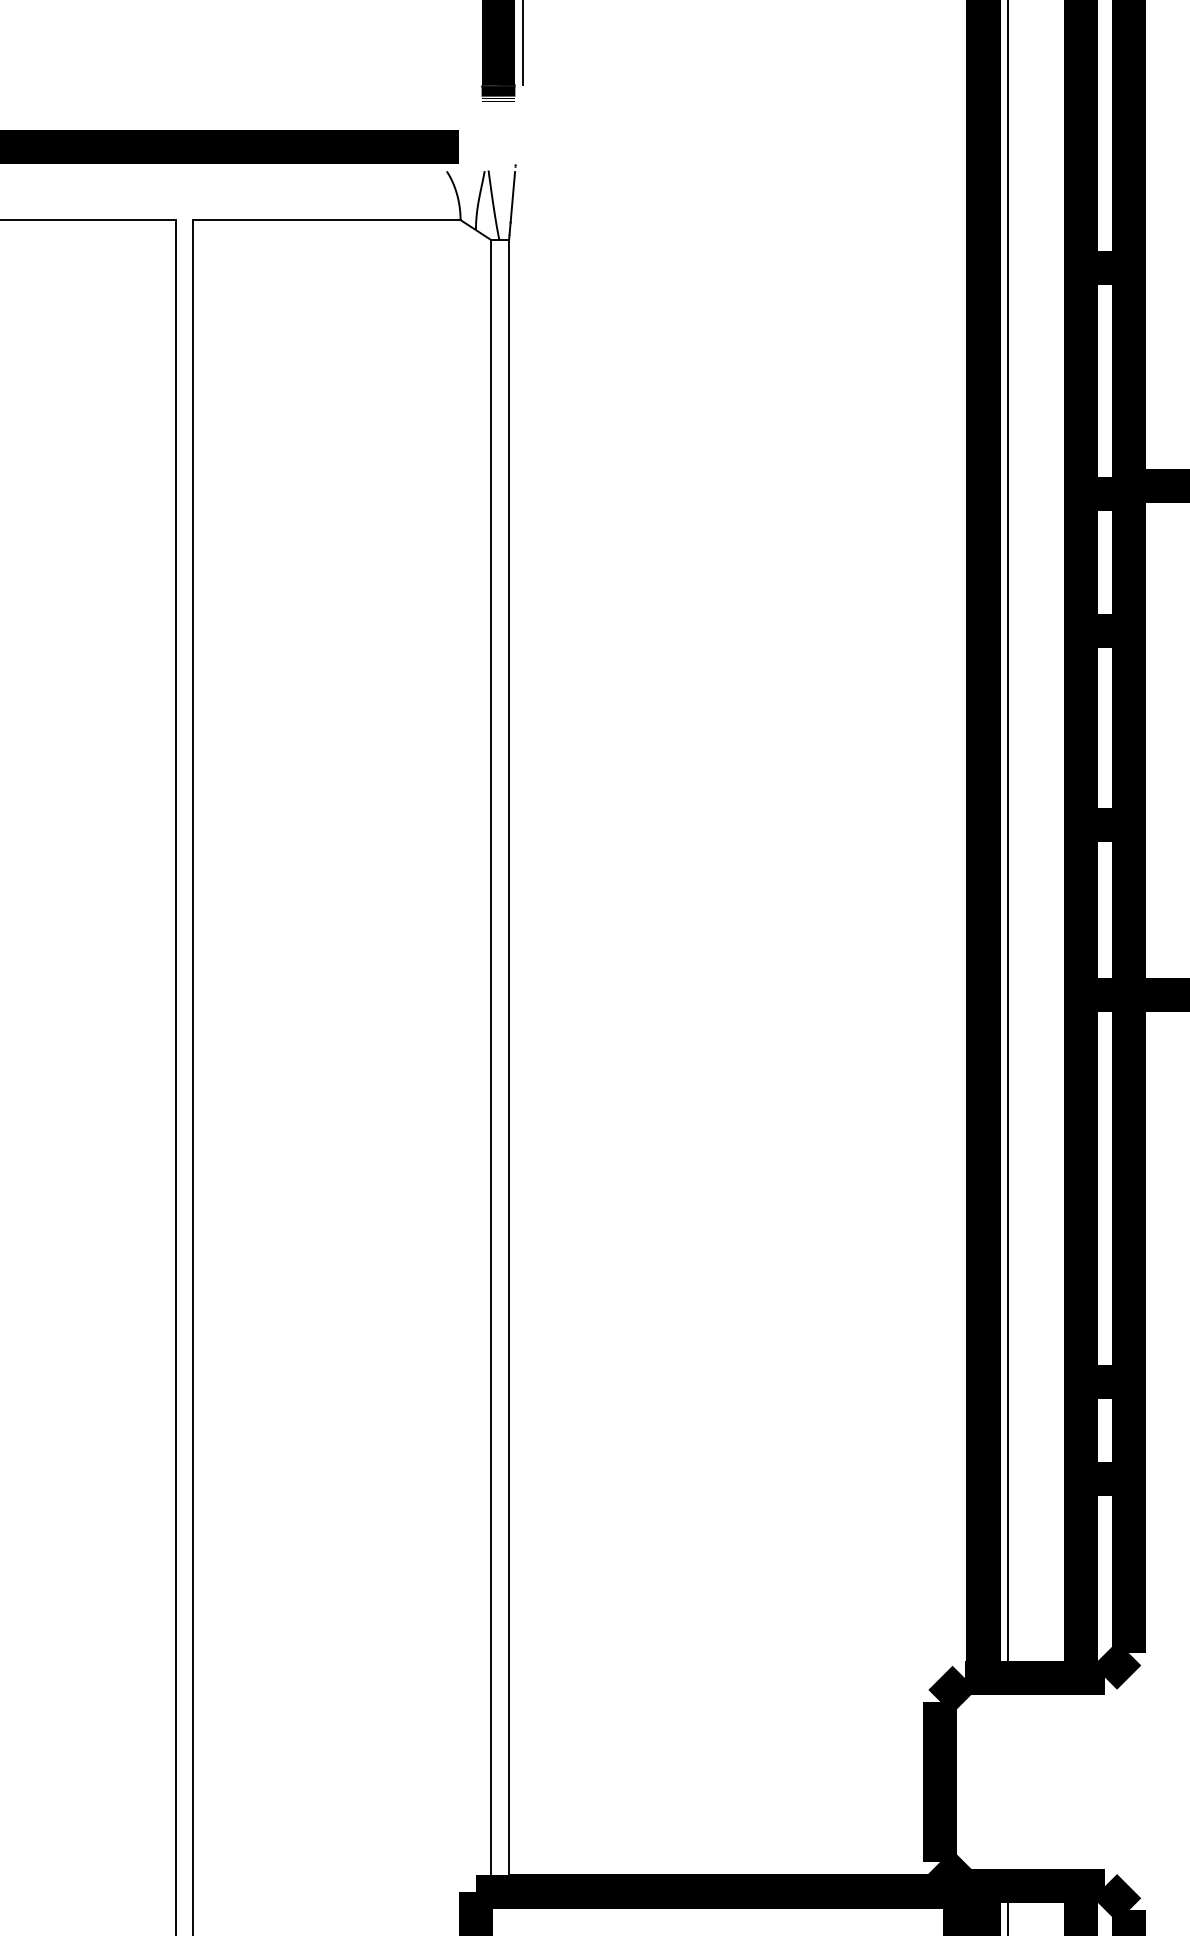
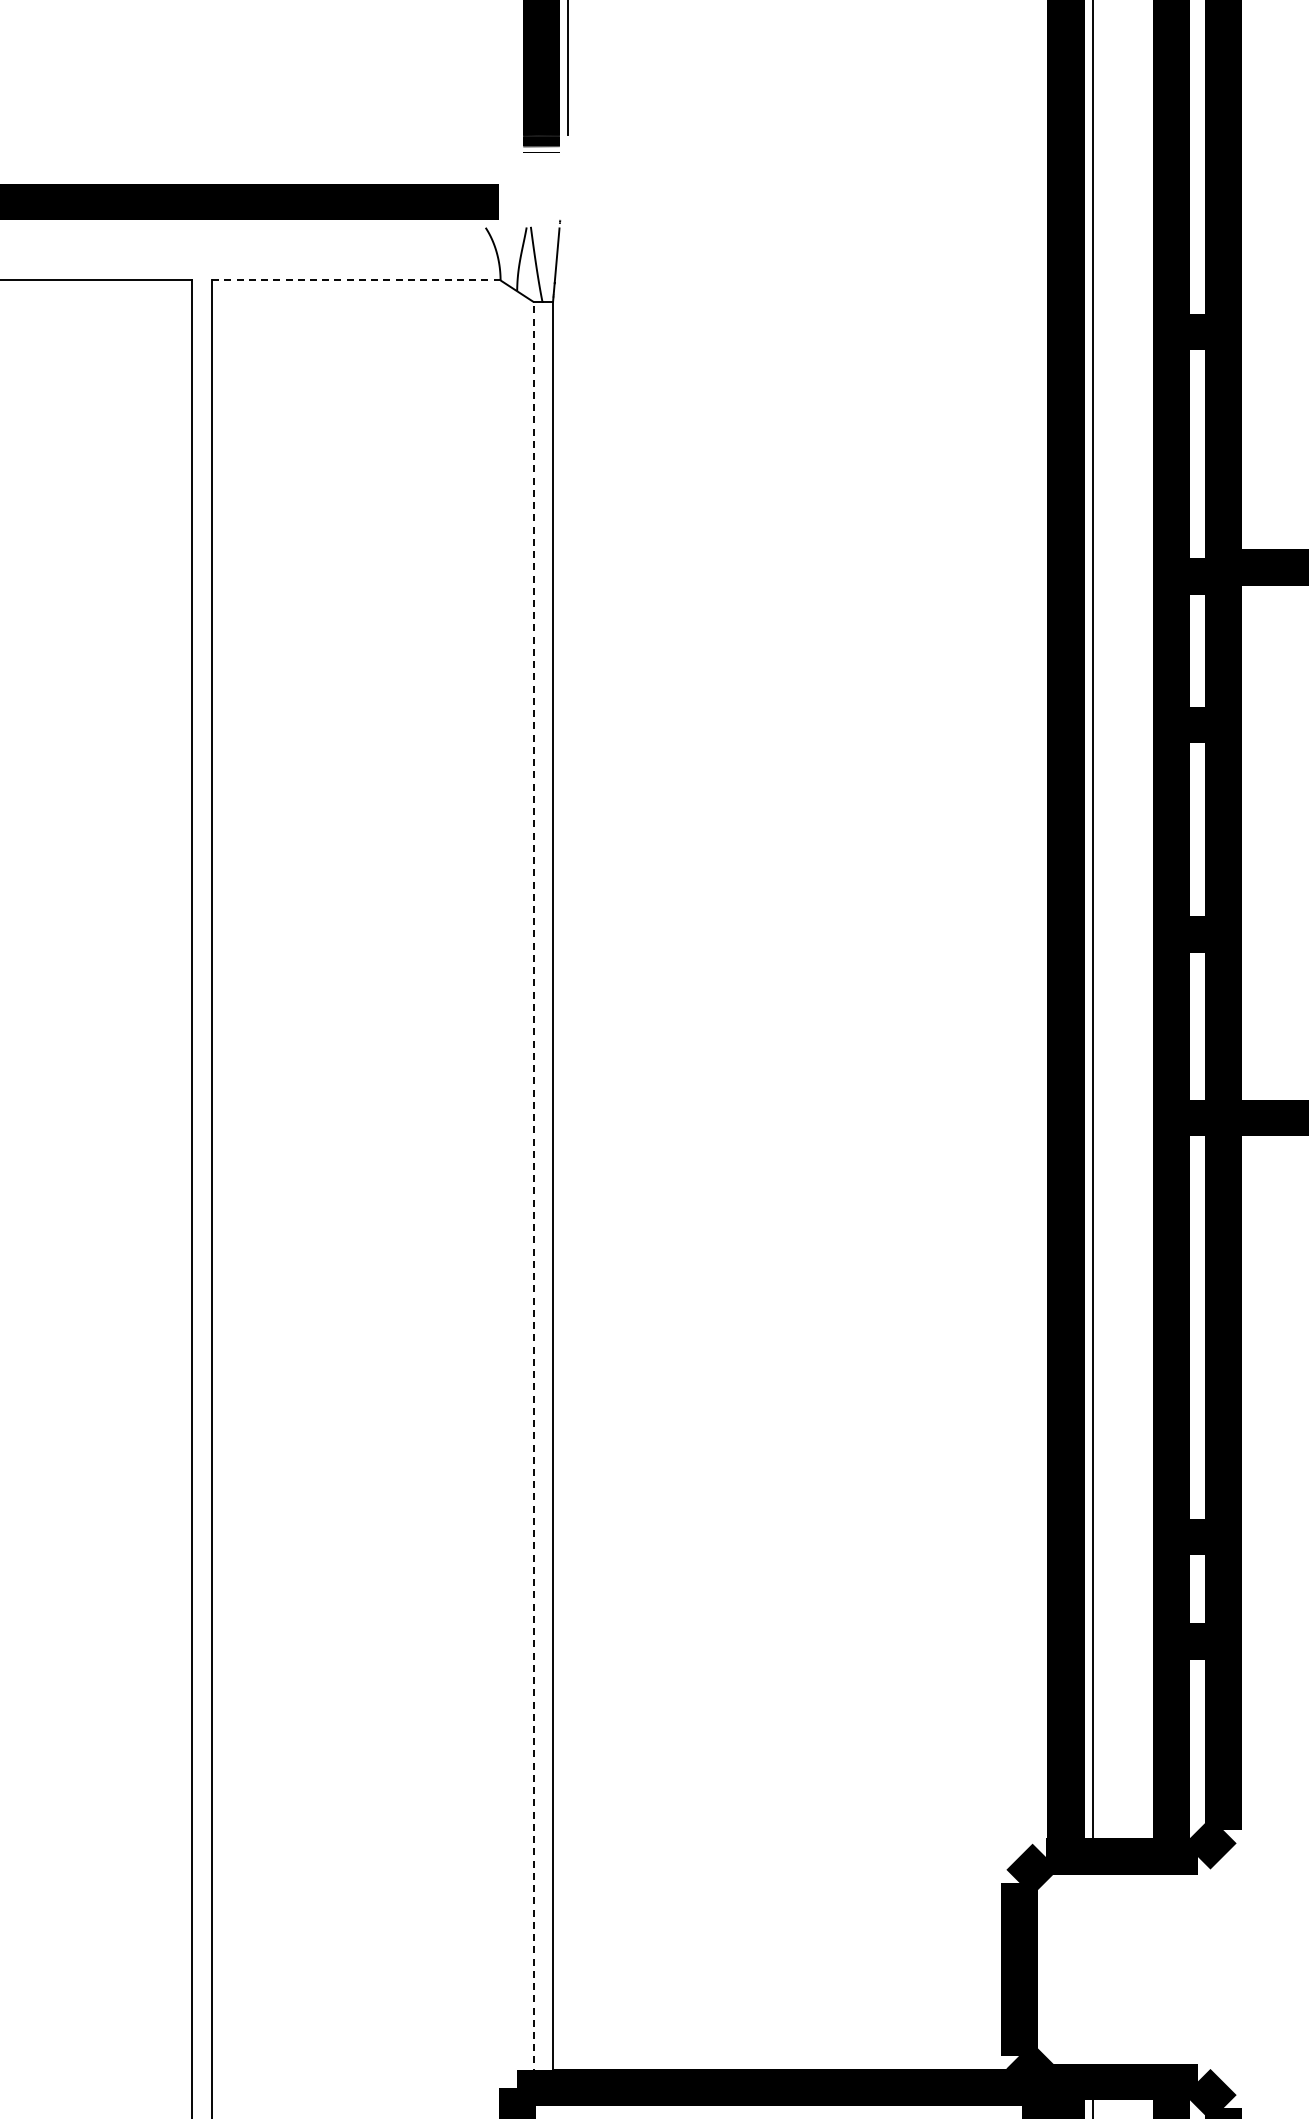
line: (326, 220) -> (355, 280), solid -> dashed
line: (491, 1066) -> (533, 1195), solid -> dashed

